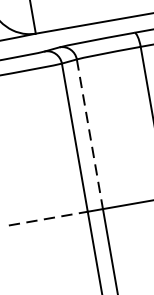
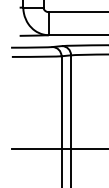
line: (90, 134) -> (71, 102), dashed -> solid
line: (47, 218) -> (36, 149), dashed -> solid

